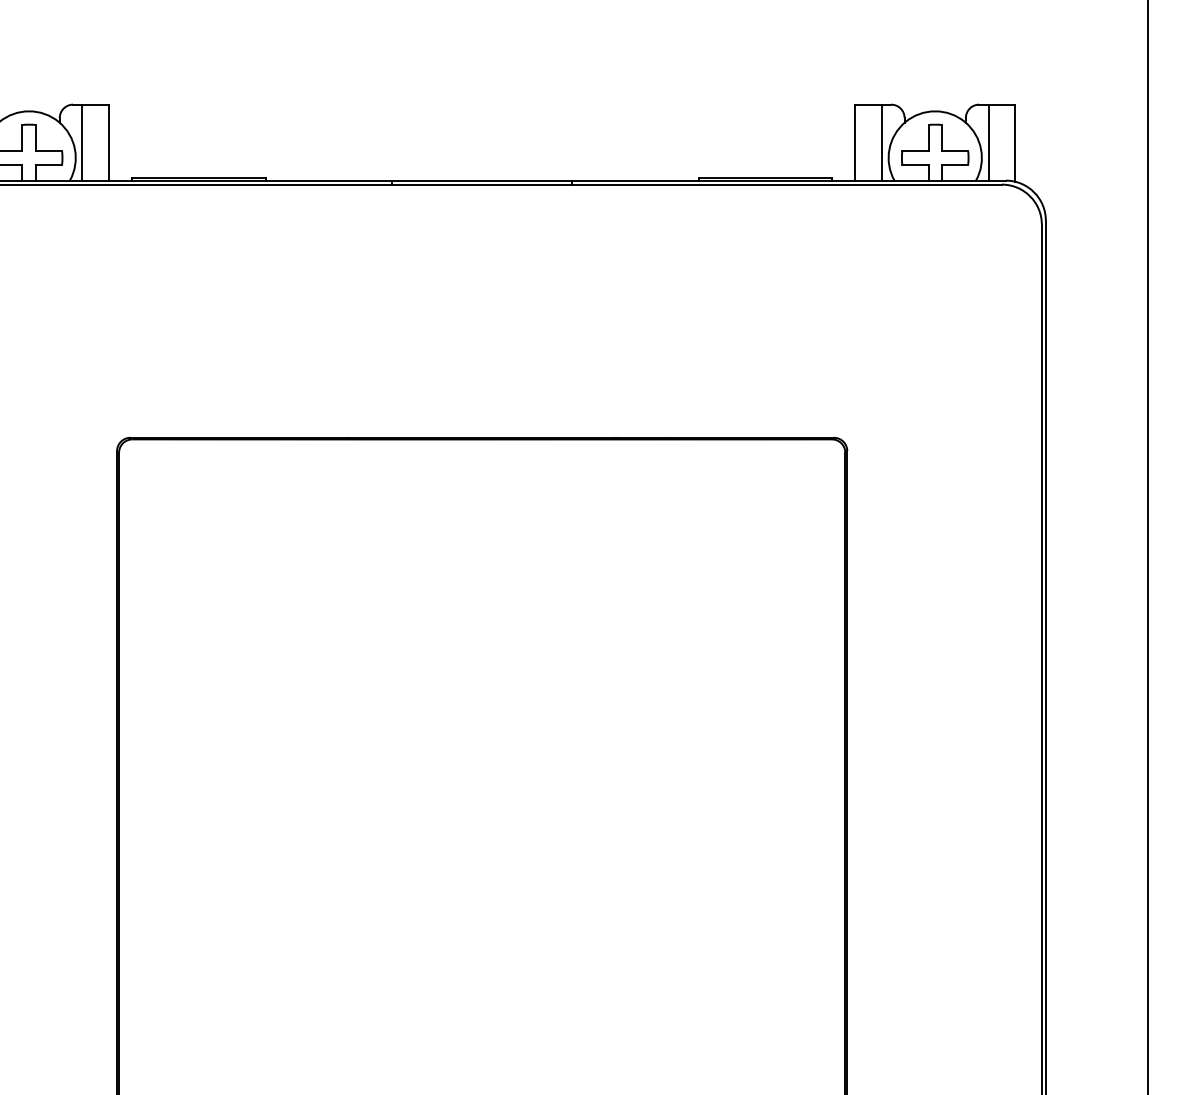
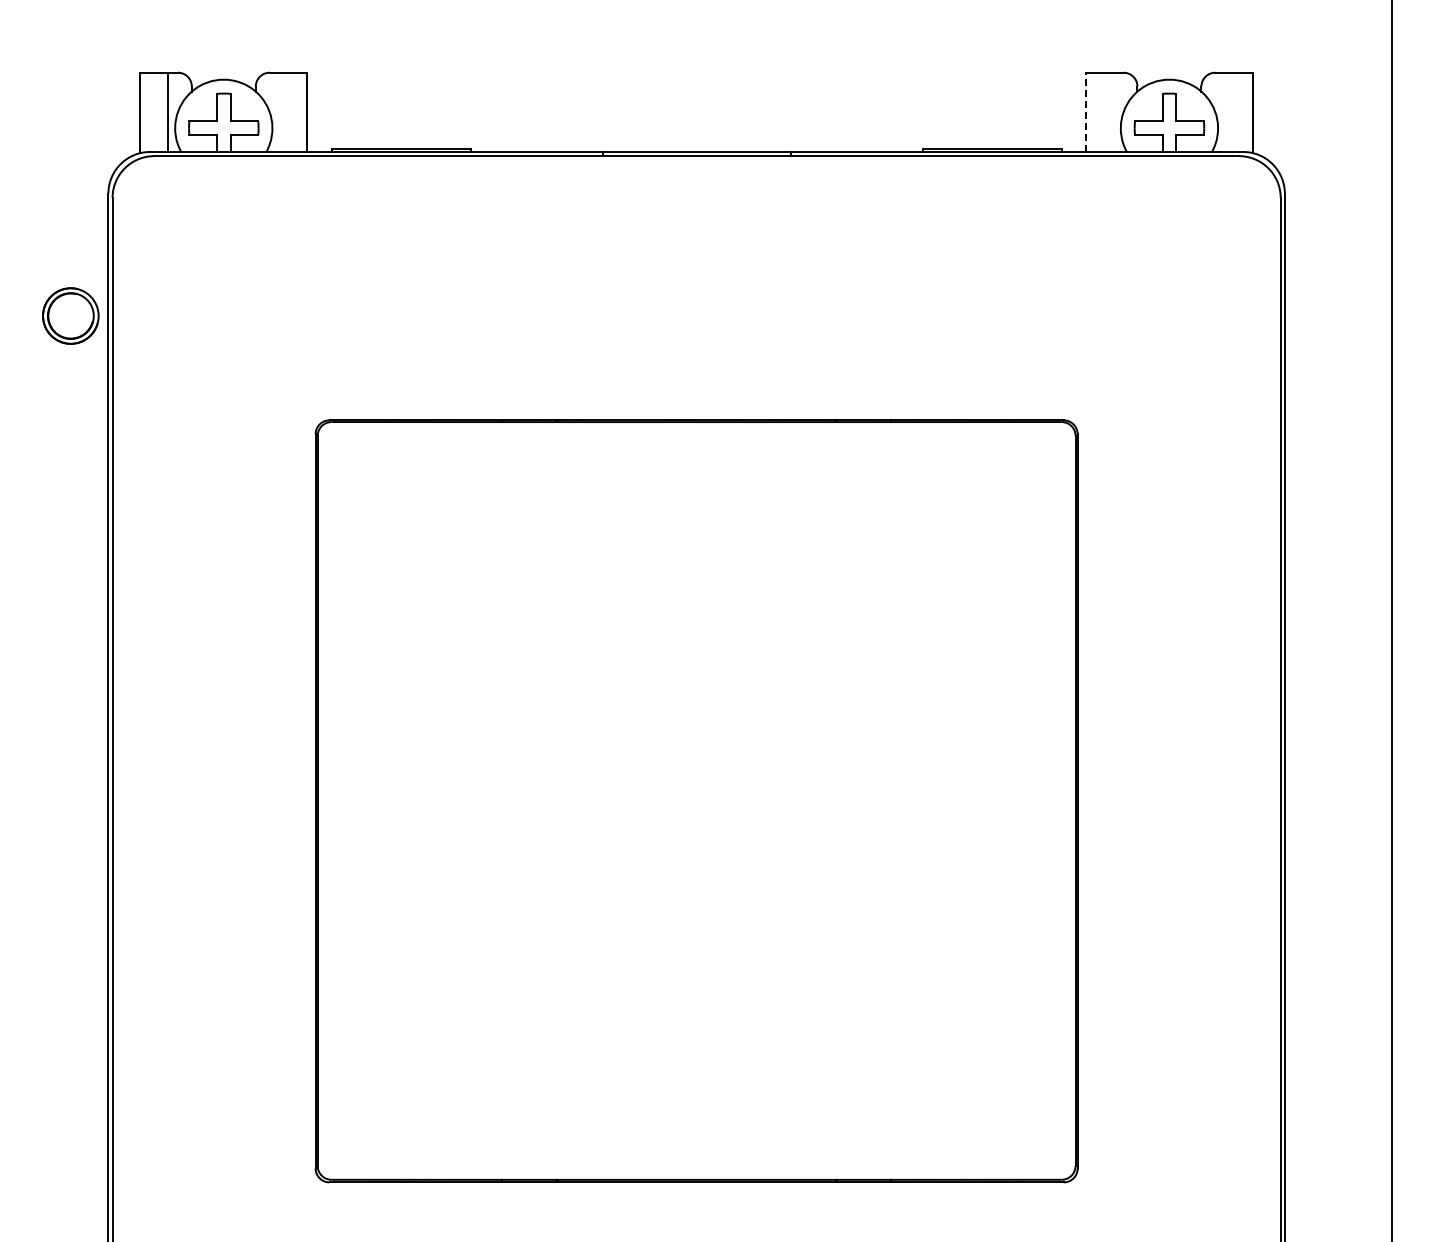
line: (82, 141) -> (279, 111), removed
line: (881, 141) -> (1113, 111), removed
line: (988, 141) -> (1225, 111), removed
line: (855, 142) -> (1086, 112), solid -> dashed

